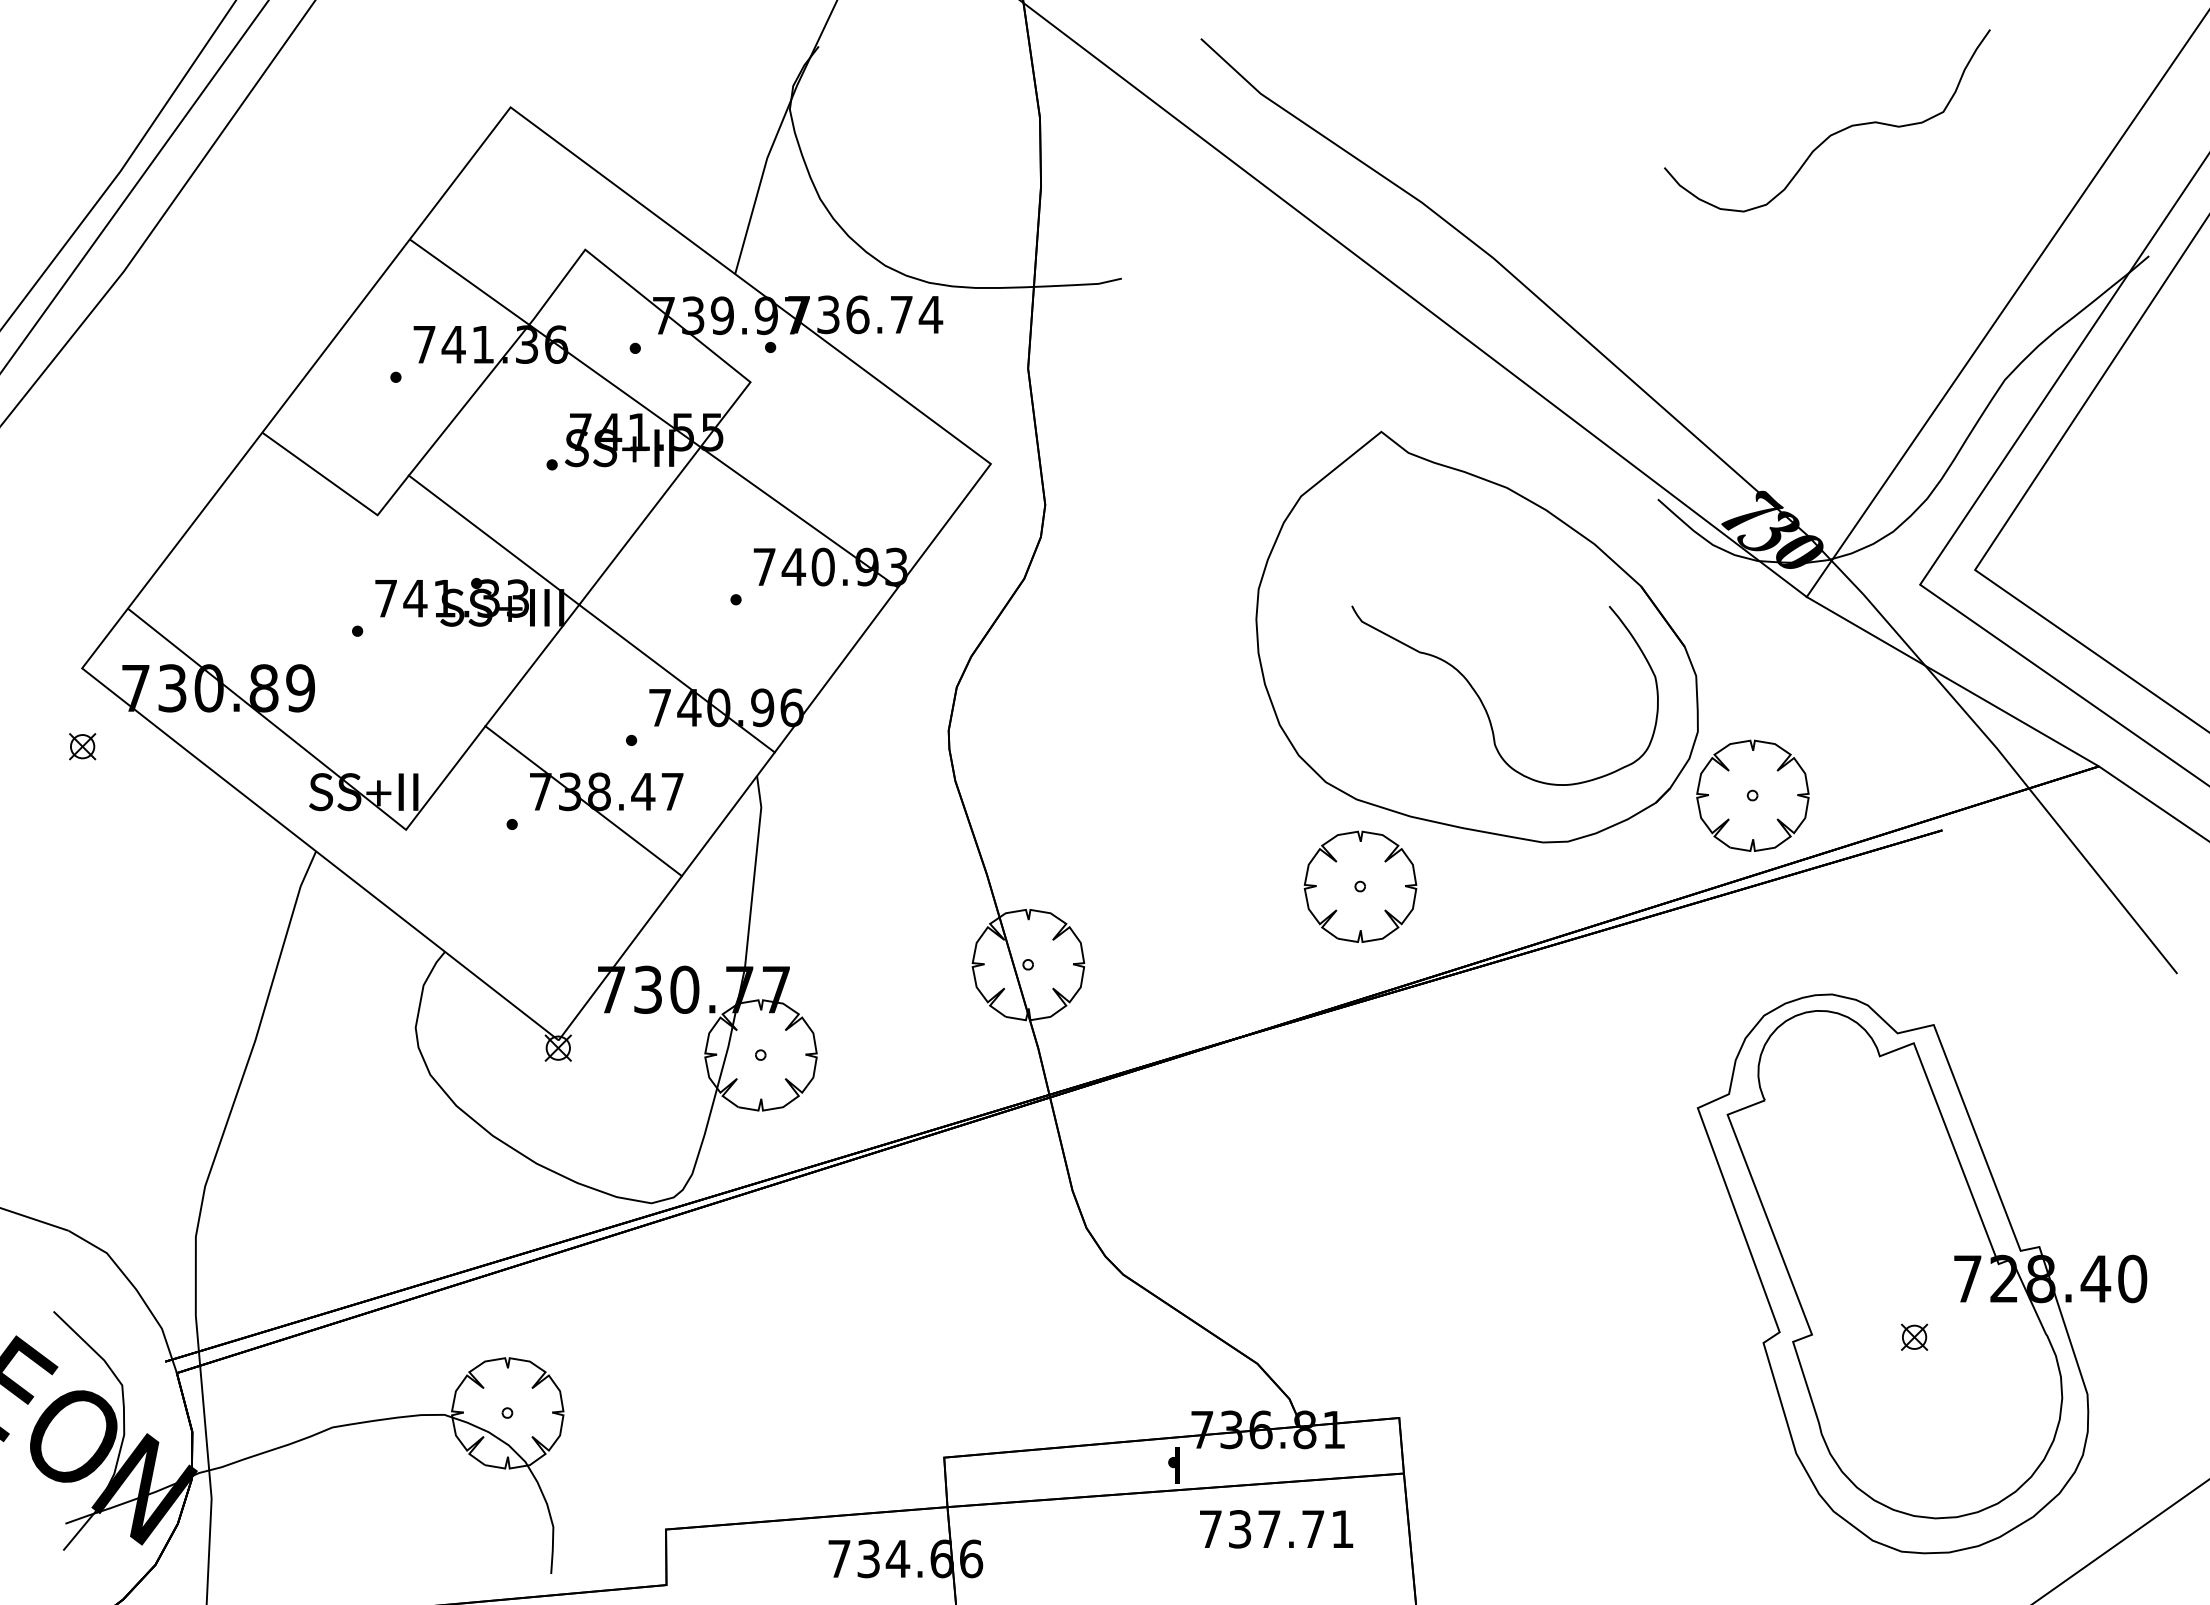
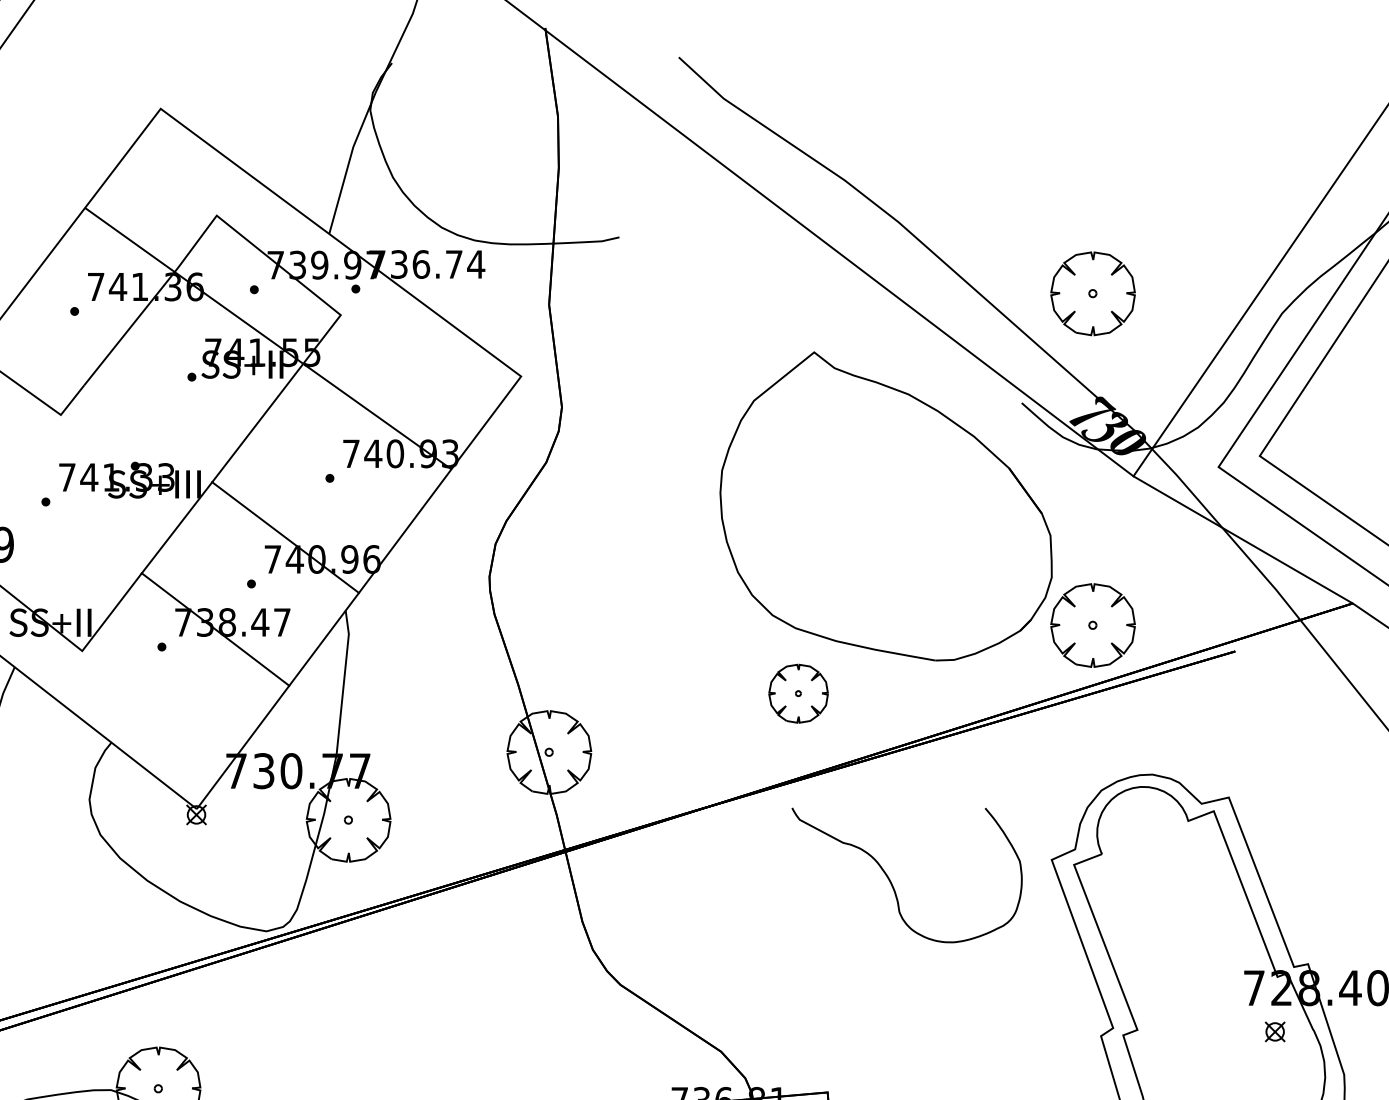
curve: (1834, 132) -> (1154, 127), removed
part: (1752, 353) -> (1092, 293), added
line: (493, 539) -> (147, 433), removed
curve: (1484, 705) -> (891, 882), moved
part: (1360, 886) -> (798, 693), size x0.7
part: (1914, 1336) -> (1275, 1031), moved

